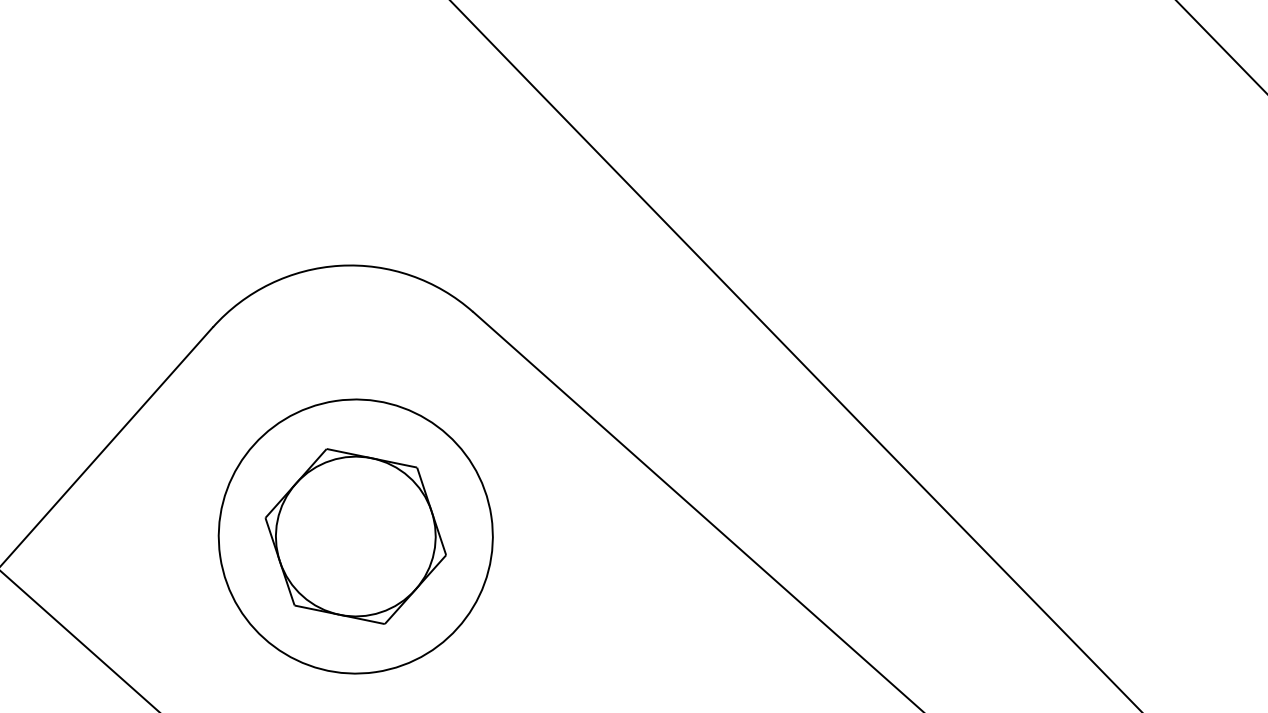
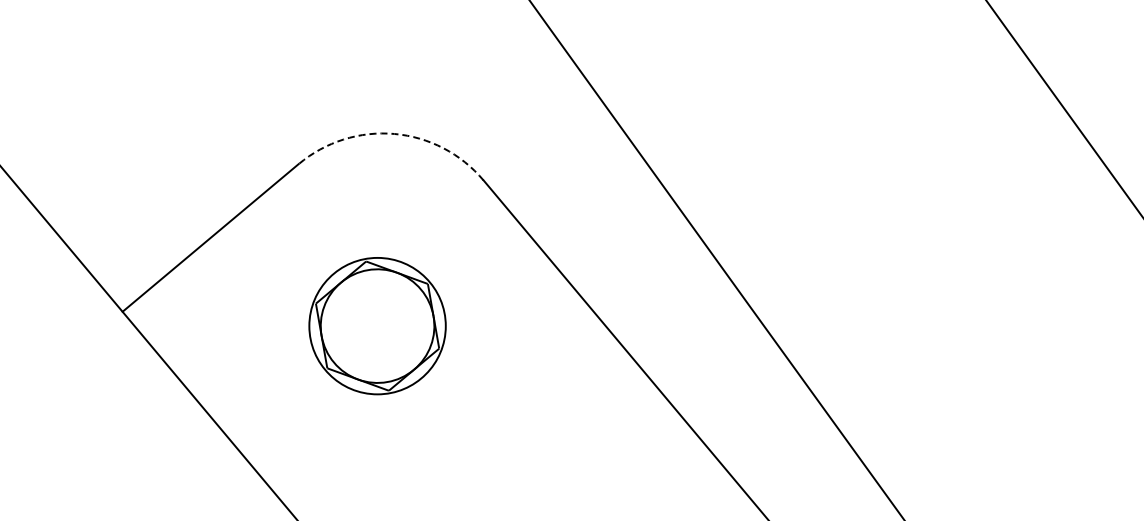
arc: (339, 265) -> (394, 133), solid -> dashed
circle: (355, 535) -> (377, 325), size x0.7

